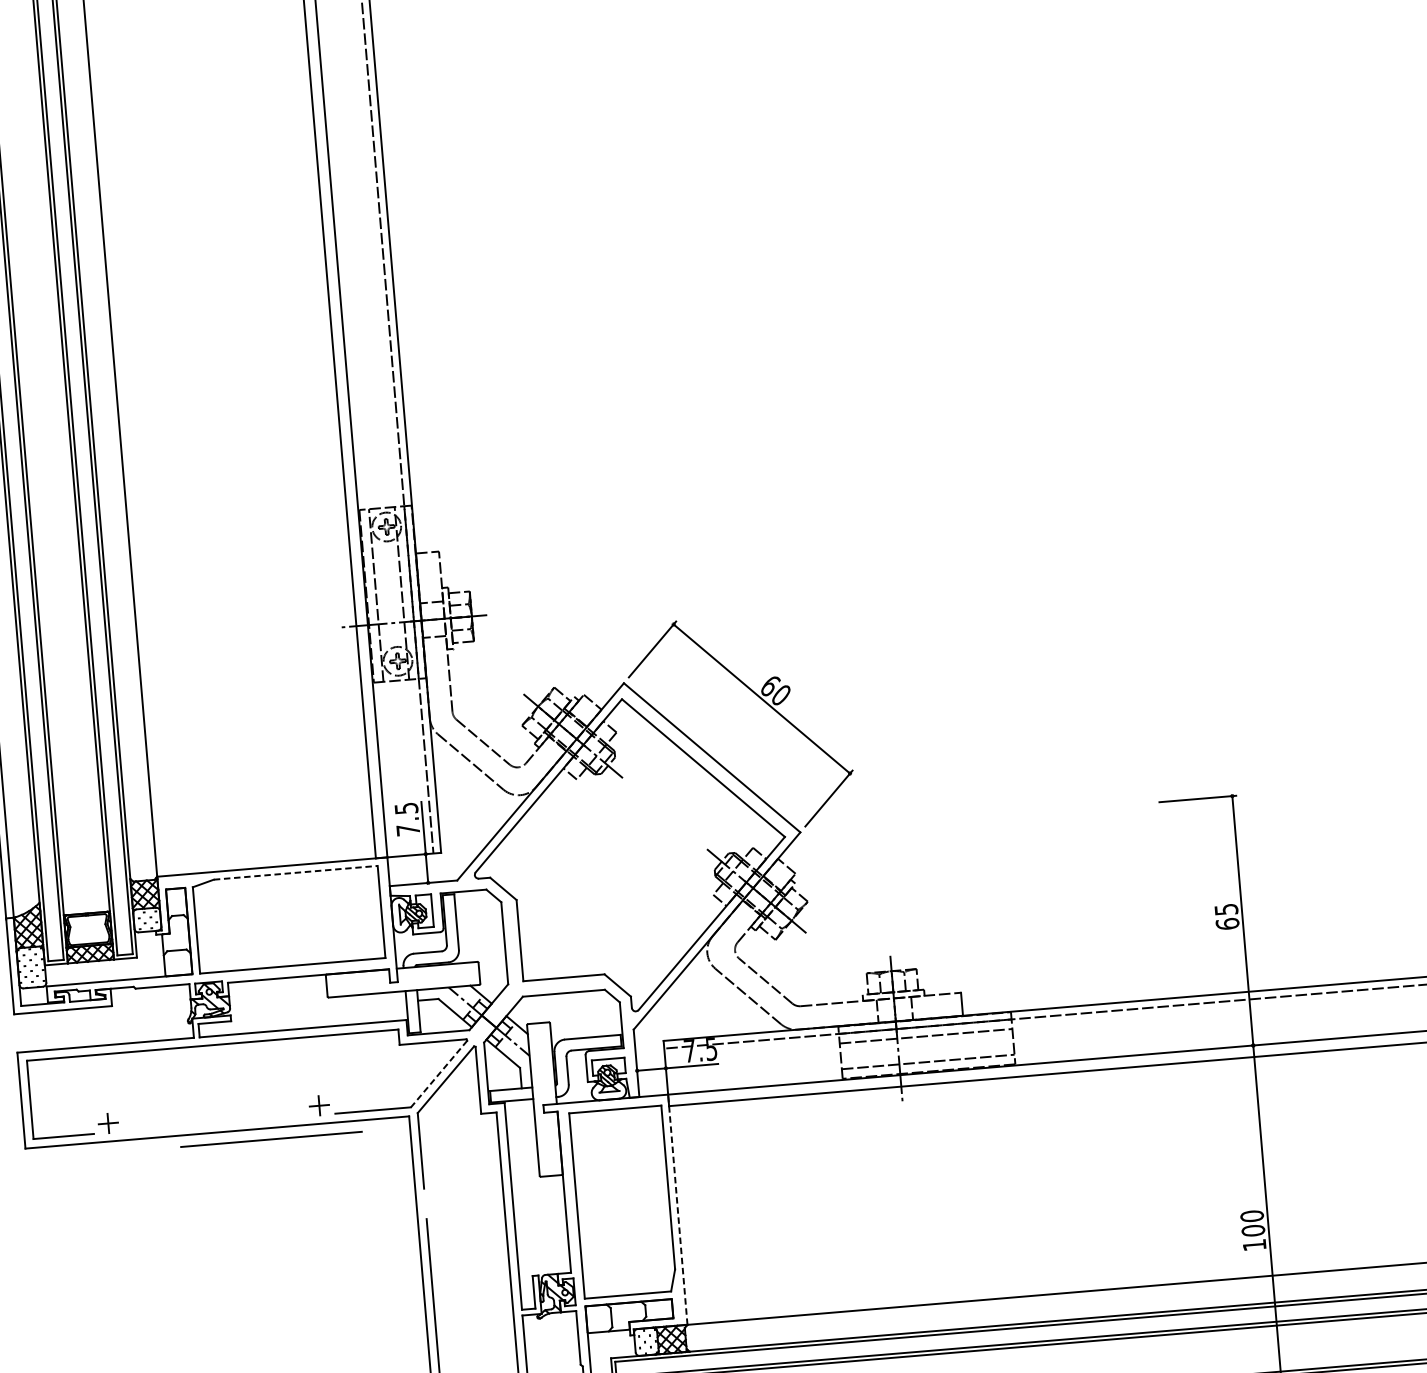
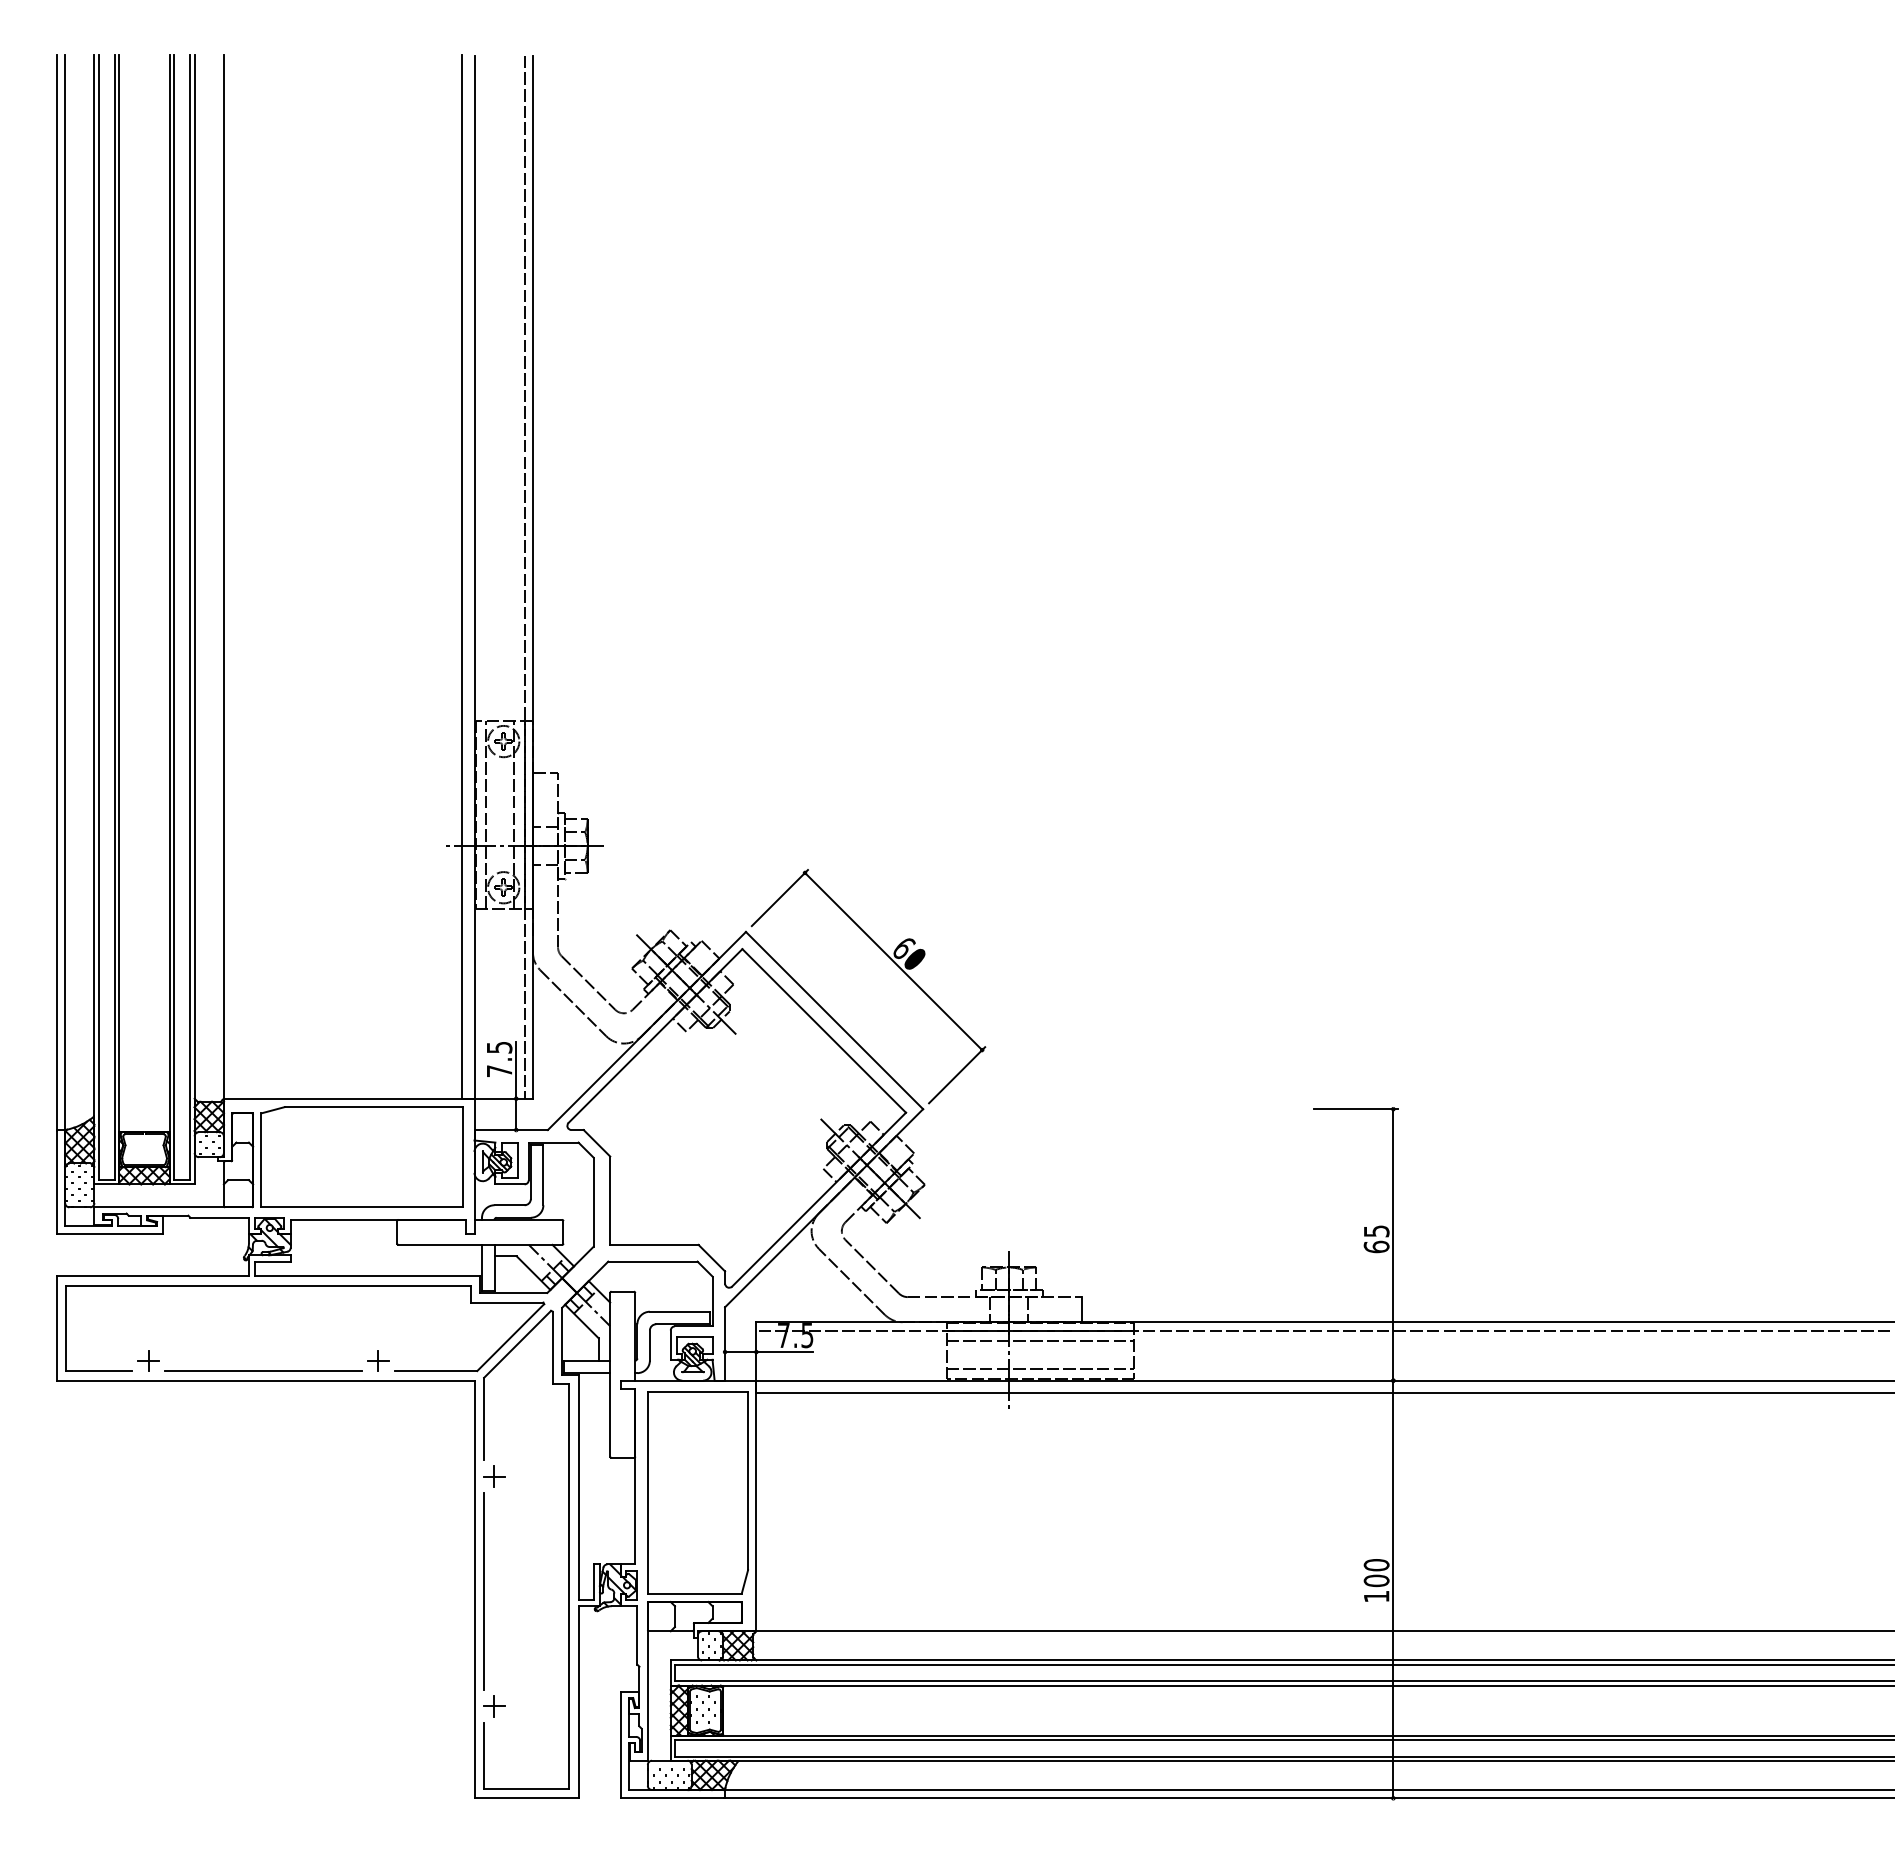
line: (296, 873) -> (374, 1107), dashed -> solid
line: (438, 1073) -> (510, 1337), dashed -> solid
line: (271, 1138) -> (263, 1370), moved
part: (434, 1202) -> (494, 1476), added
line: (677, 1209) -> (756, 1505), dashed -> solid

